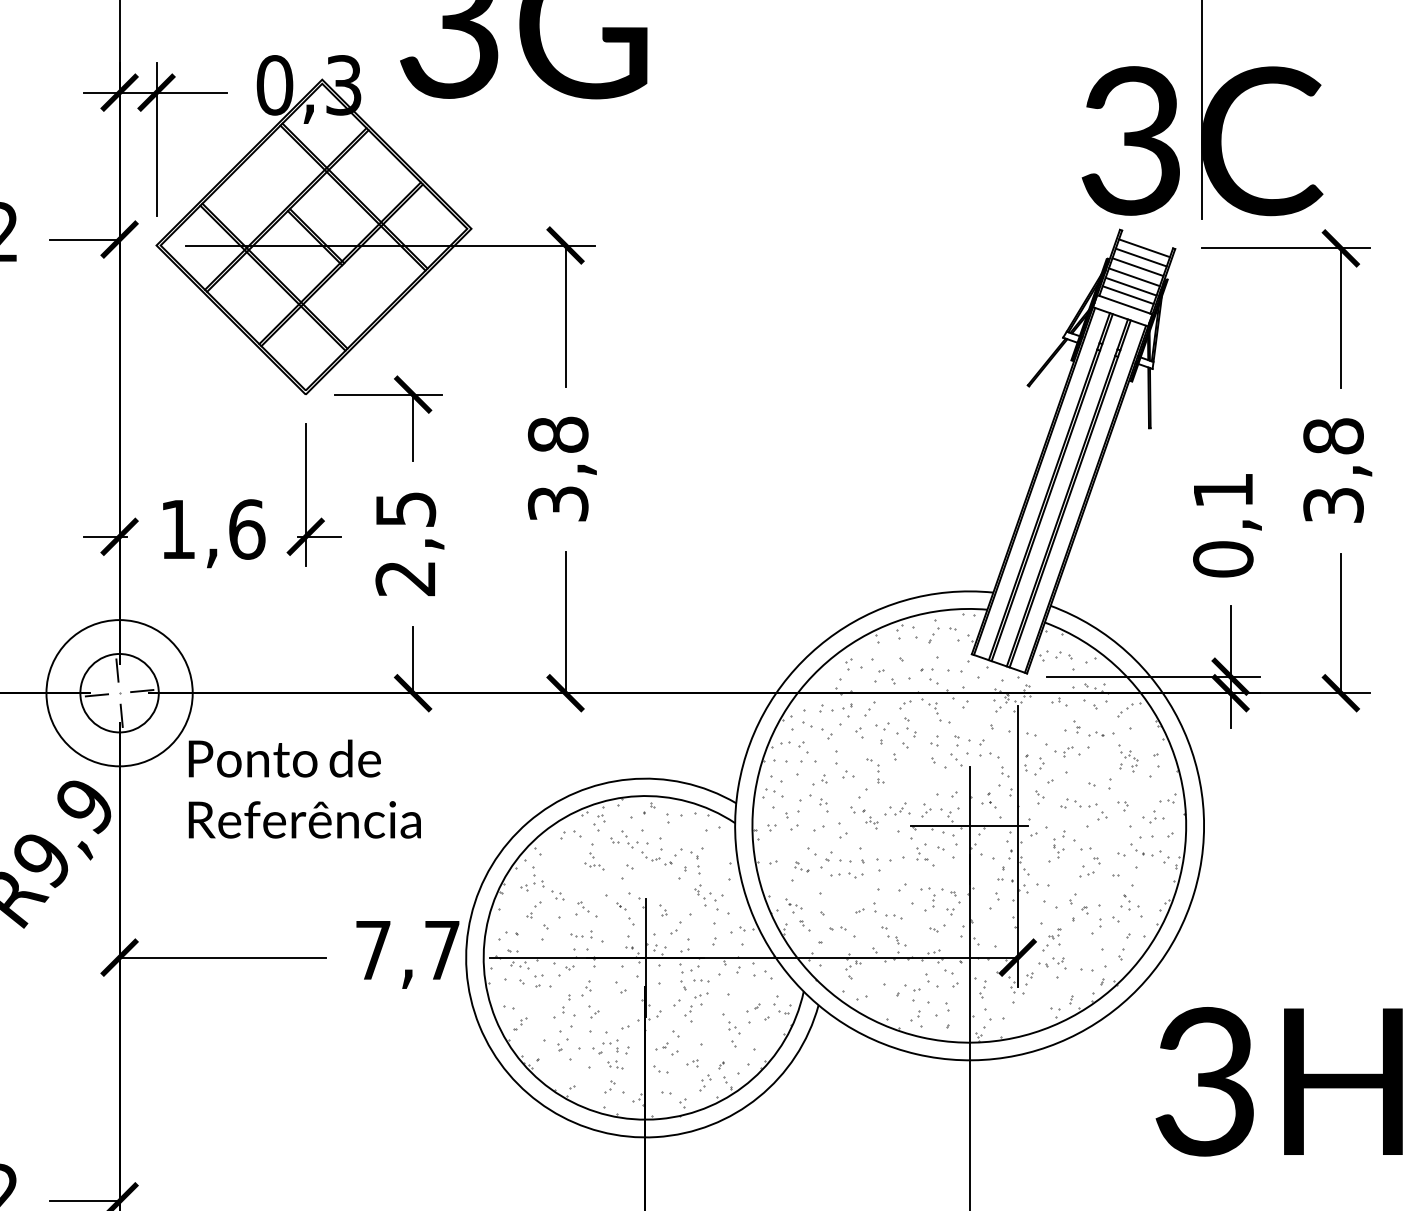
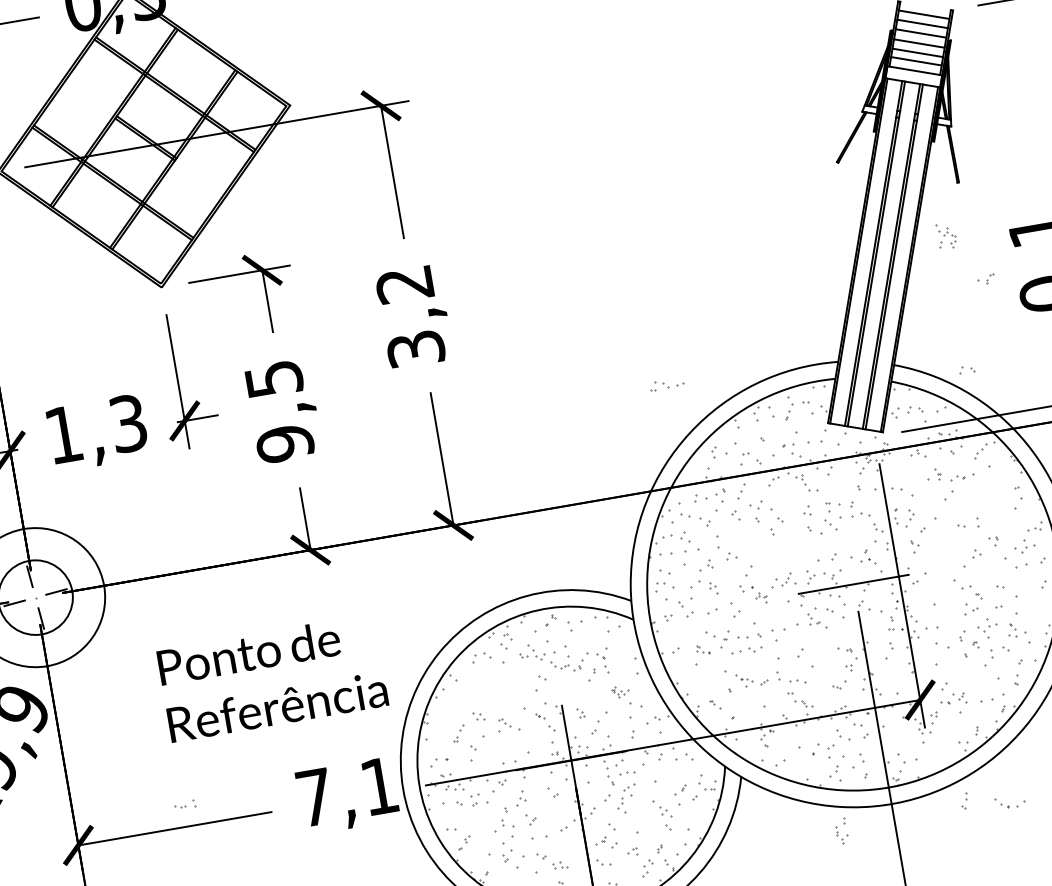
text: (557, 434) -> (404, 284), 3,8 -> 3,2
text: (247, 529) -> (128, 423), 1,6 -> 1,3
text: (405, 578) -> (284, 443), 2,5 -> 9,5
part: (1124, 623) -> (966, 369), added
part: (910, 727) -> (782, 501), removed
part: (1063, 751) -> (986, 279), moved
part: (1128, 758) -> (946, 235), moved
part: (875, 770) -> (756, 547), removed
text: (304, 788) -> (272, 677), moved
part: (1078, 803) -> (666, 384), moved
line: (969, 825) -> (853, 584), removed
part: (1059, 844) -> (842, 831), moved
part: (1145, 849) -> (1009, 802), moved
part: (594, 861) -> (507, 678), removed
part: (532, 878) -> (452, 704), removed
part: (1100, 891) -> (987, 624), added
part: (708, 895) -> (620, 691), size x0.6
part: (927, 899) -> (826, 660), removed
part: (793, 905) -> (744, 680), moved
part: (837, 928) -> (746, 701), removed
part: (581, 934) -> (185, 804), moved
part: (1054, 936) -> (951, 674), removed
text: (442, 950) -> (379, 786), 7,7 -> 7,1
part: (982, 989) -> (964, 801), moved
part: (615, 1046) -> (557, 848), removed

